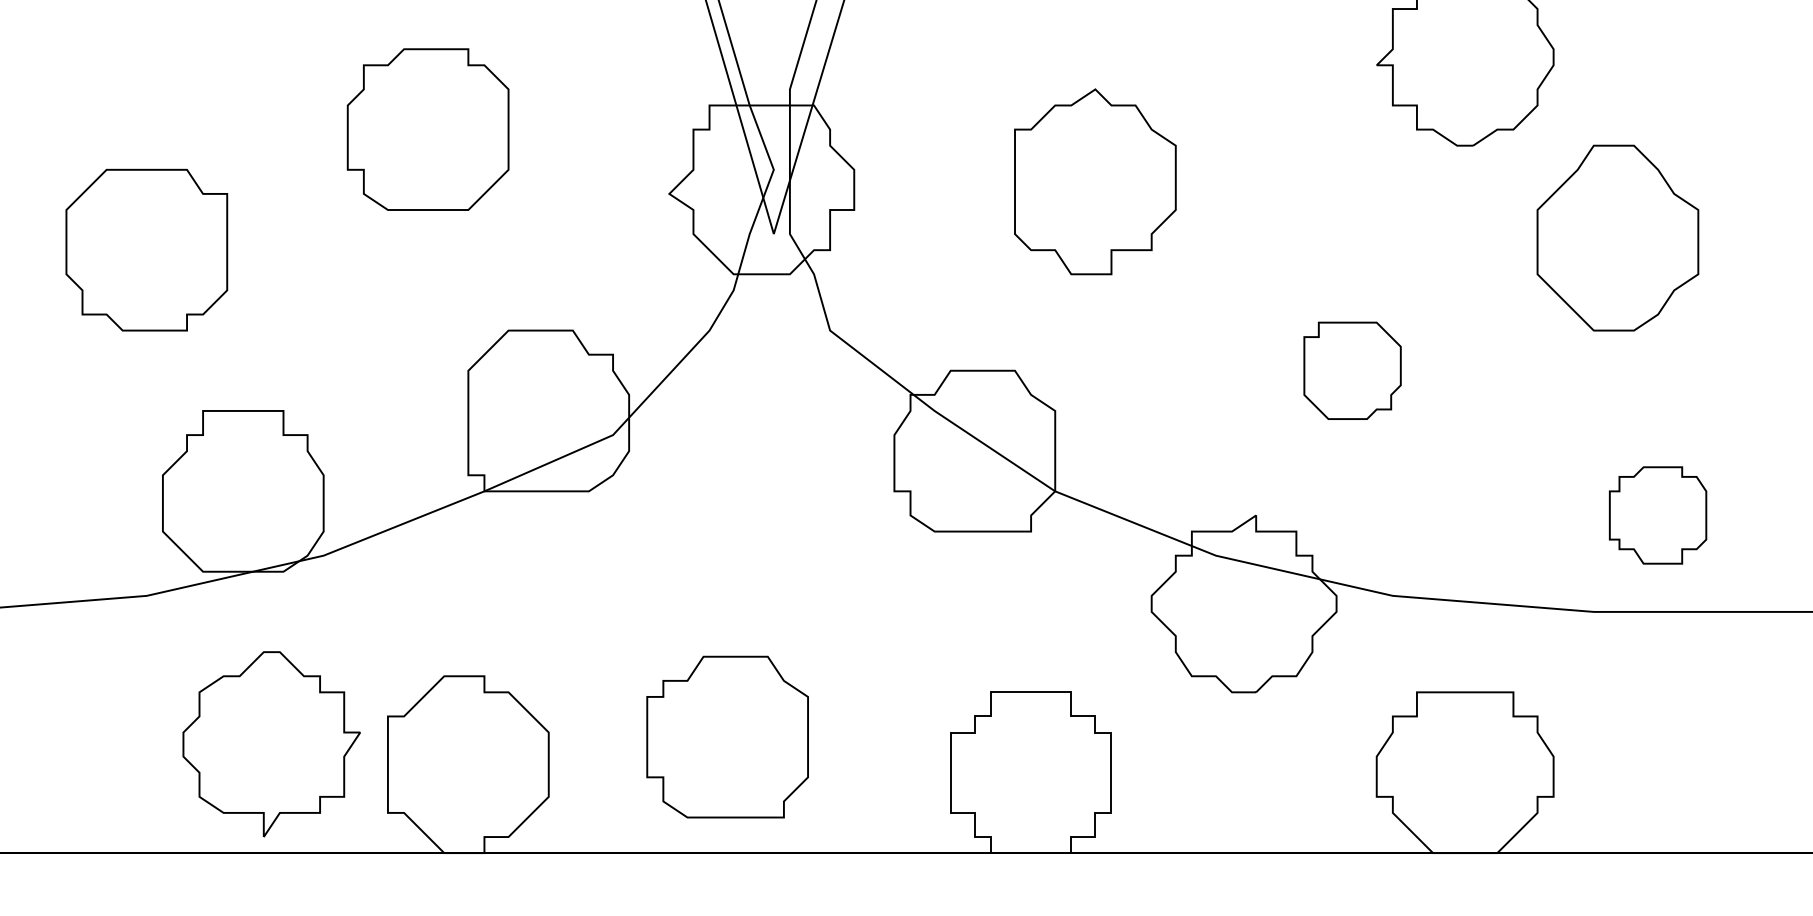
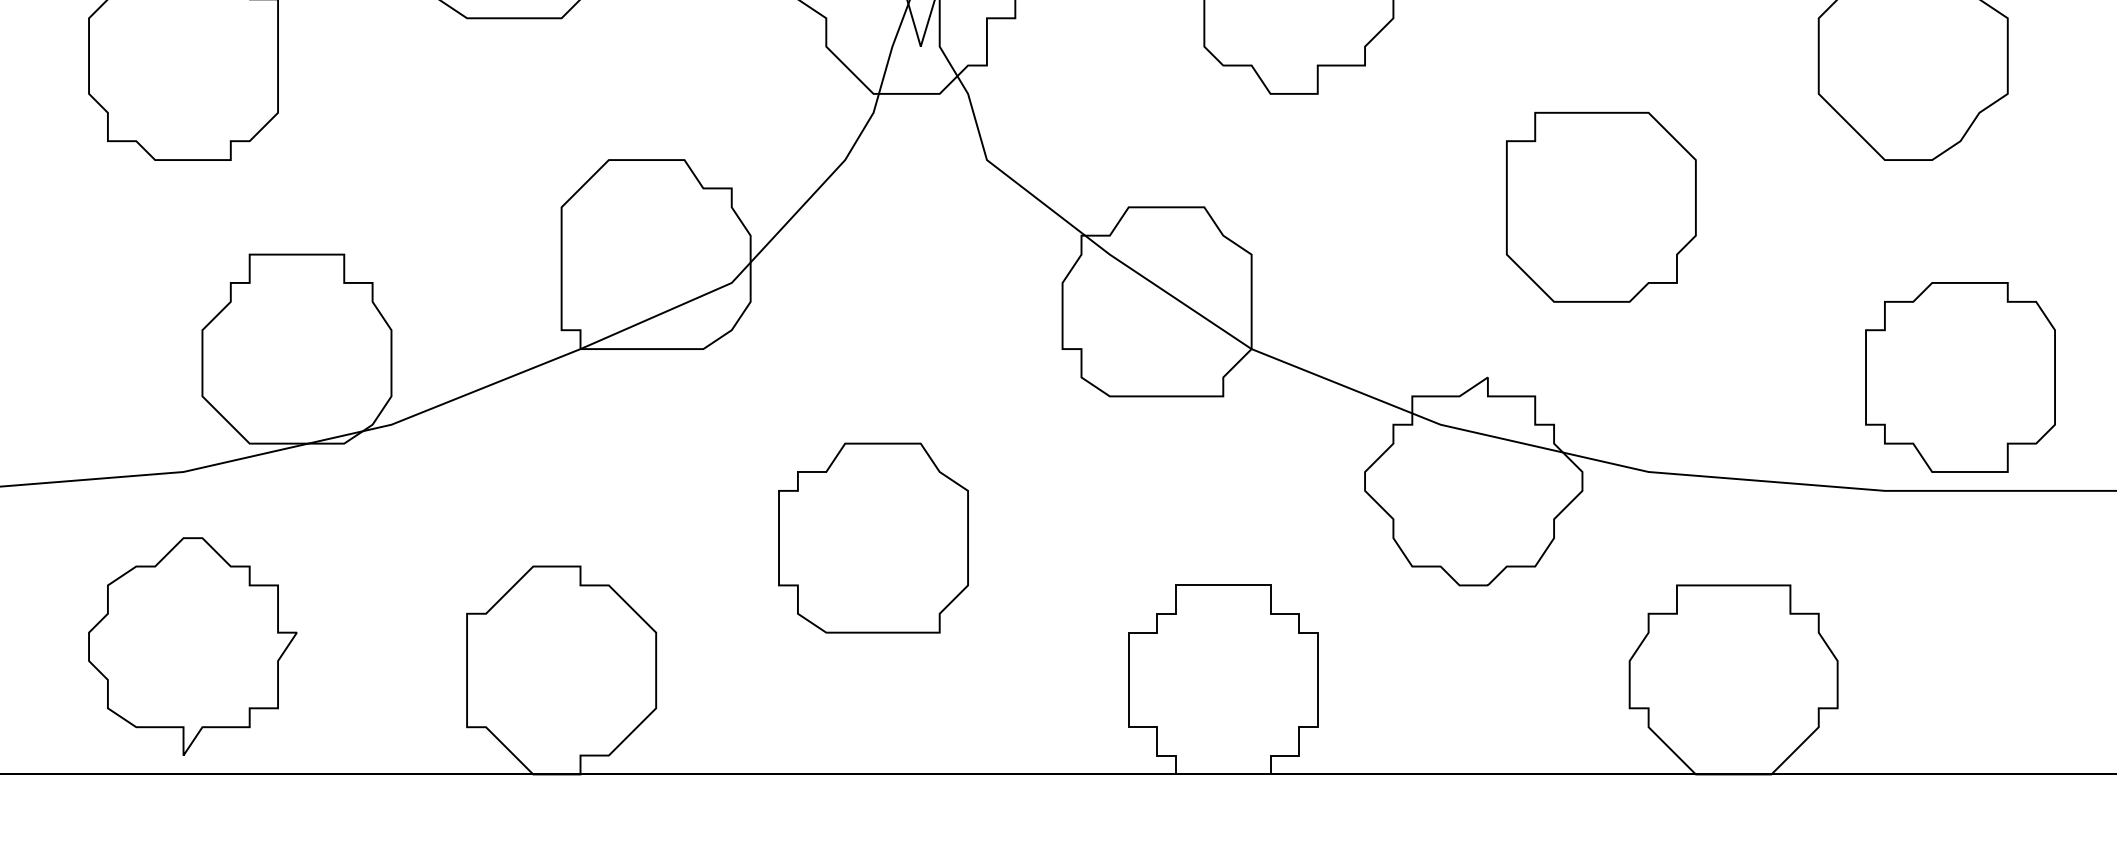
part: (1352, 370) -> (1601, 207), size x1.67
part: (1657, 515) -> (1959, 377), size x1.67
part: (727, 736) -> (873, 537), moved
part: (271, 744) -> (192, 646), moved

